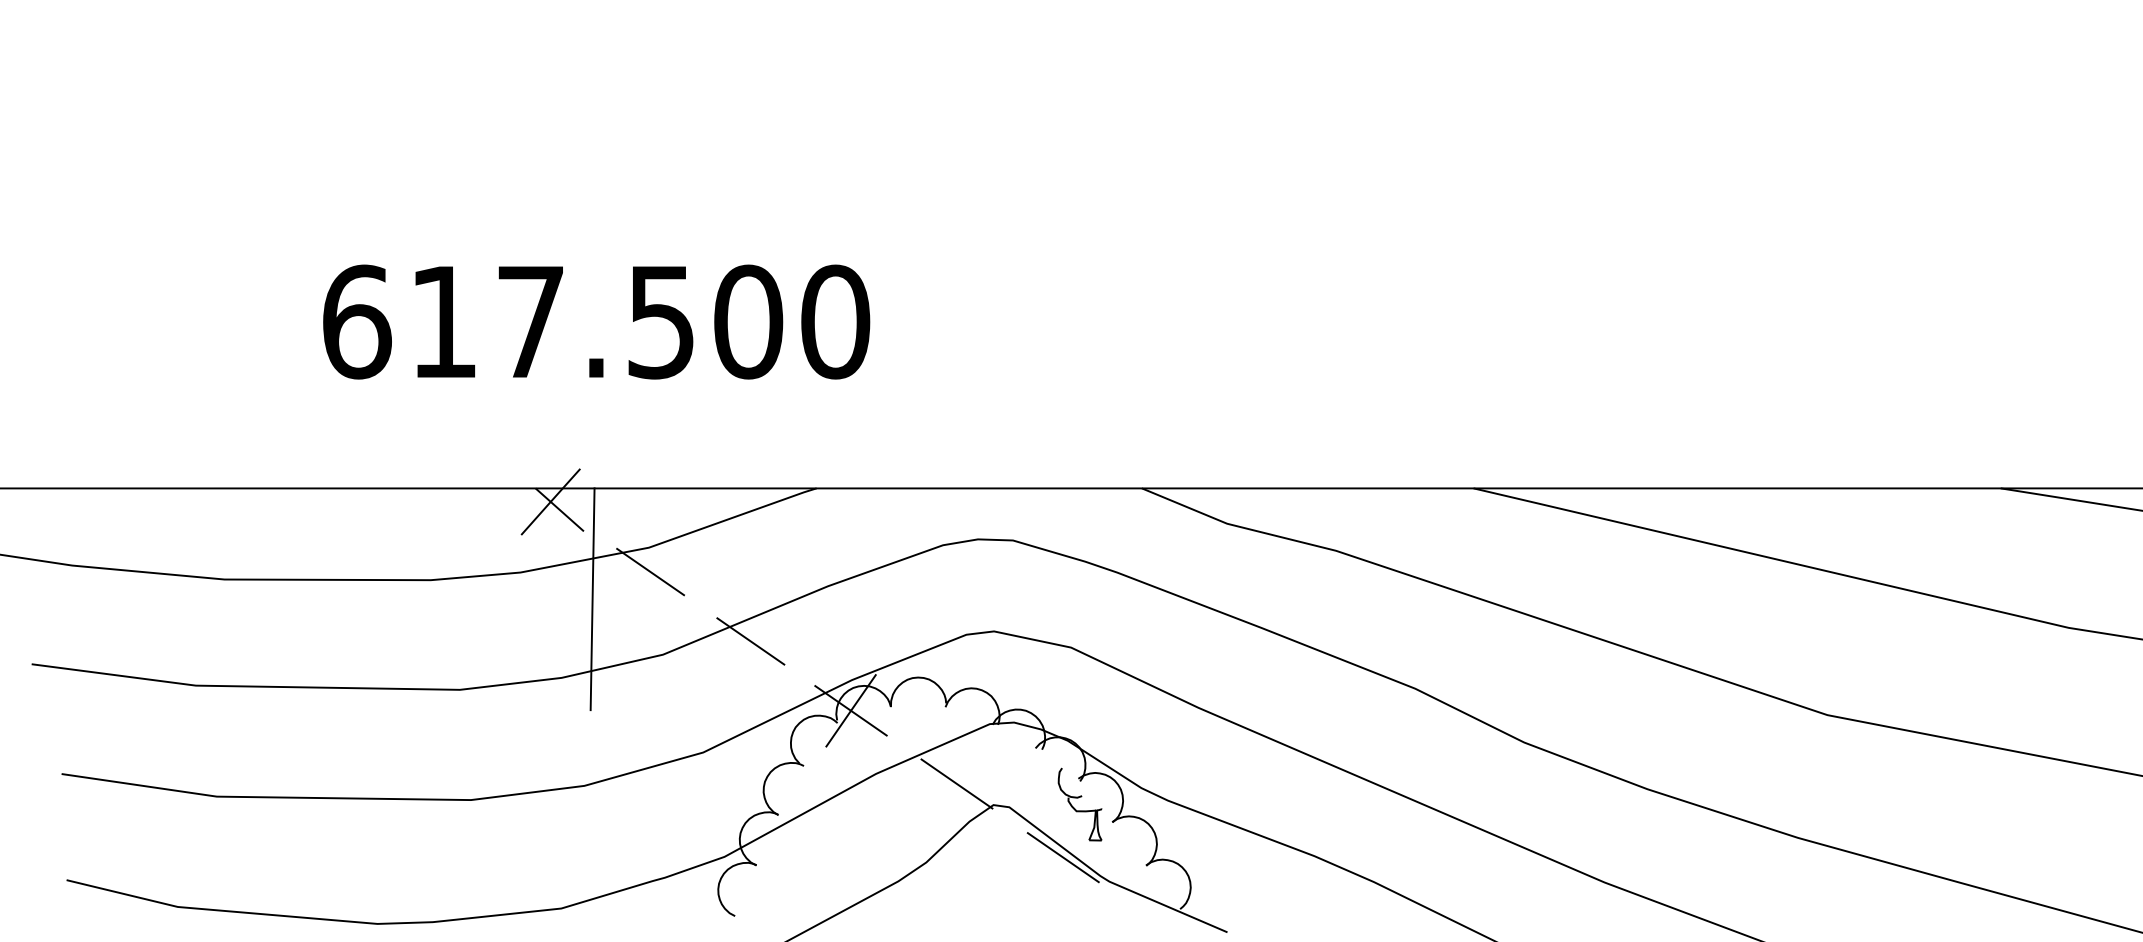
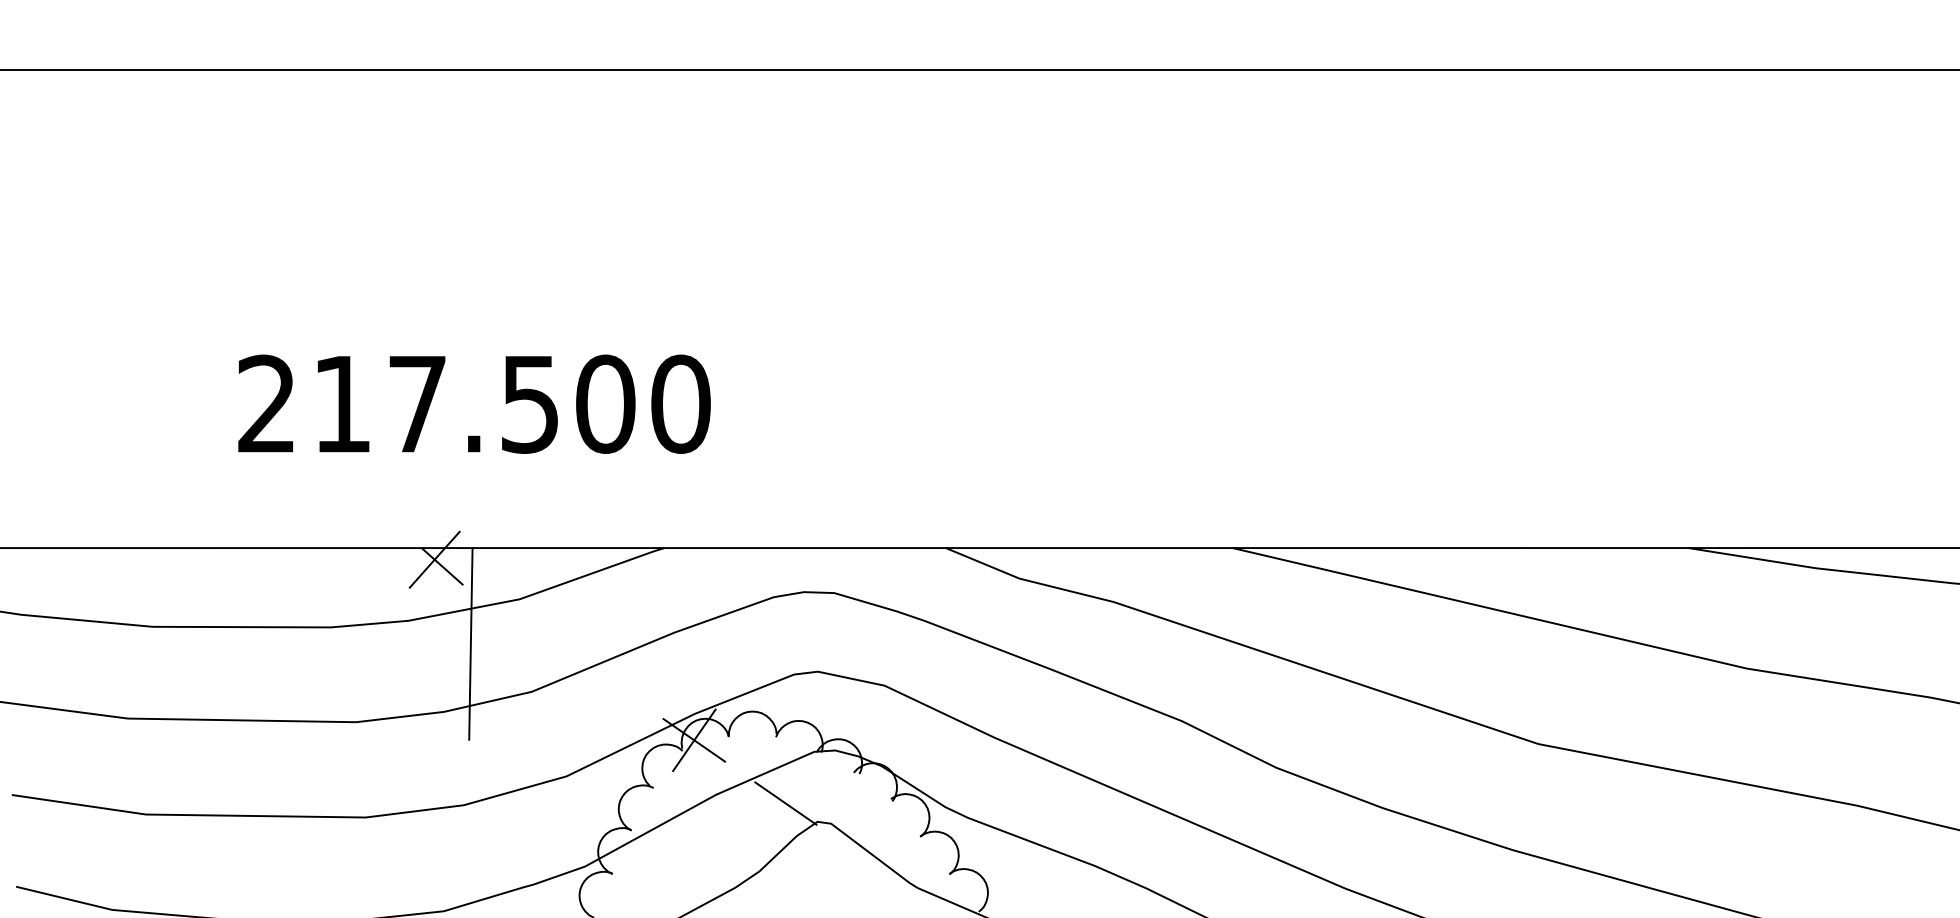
text: (357, 321) -> (267, 403), 617.500 -> 217.500
line: (649, 572) -> (520, 620), removed
line: (750, 641) -> (607, 680), removed
part: (1080, 804) -> (892, 821), removed
line: (1062, 857) -> (877, 867), removed

